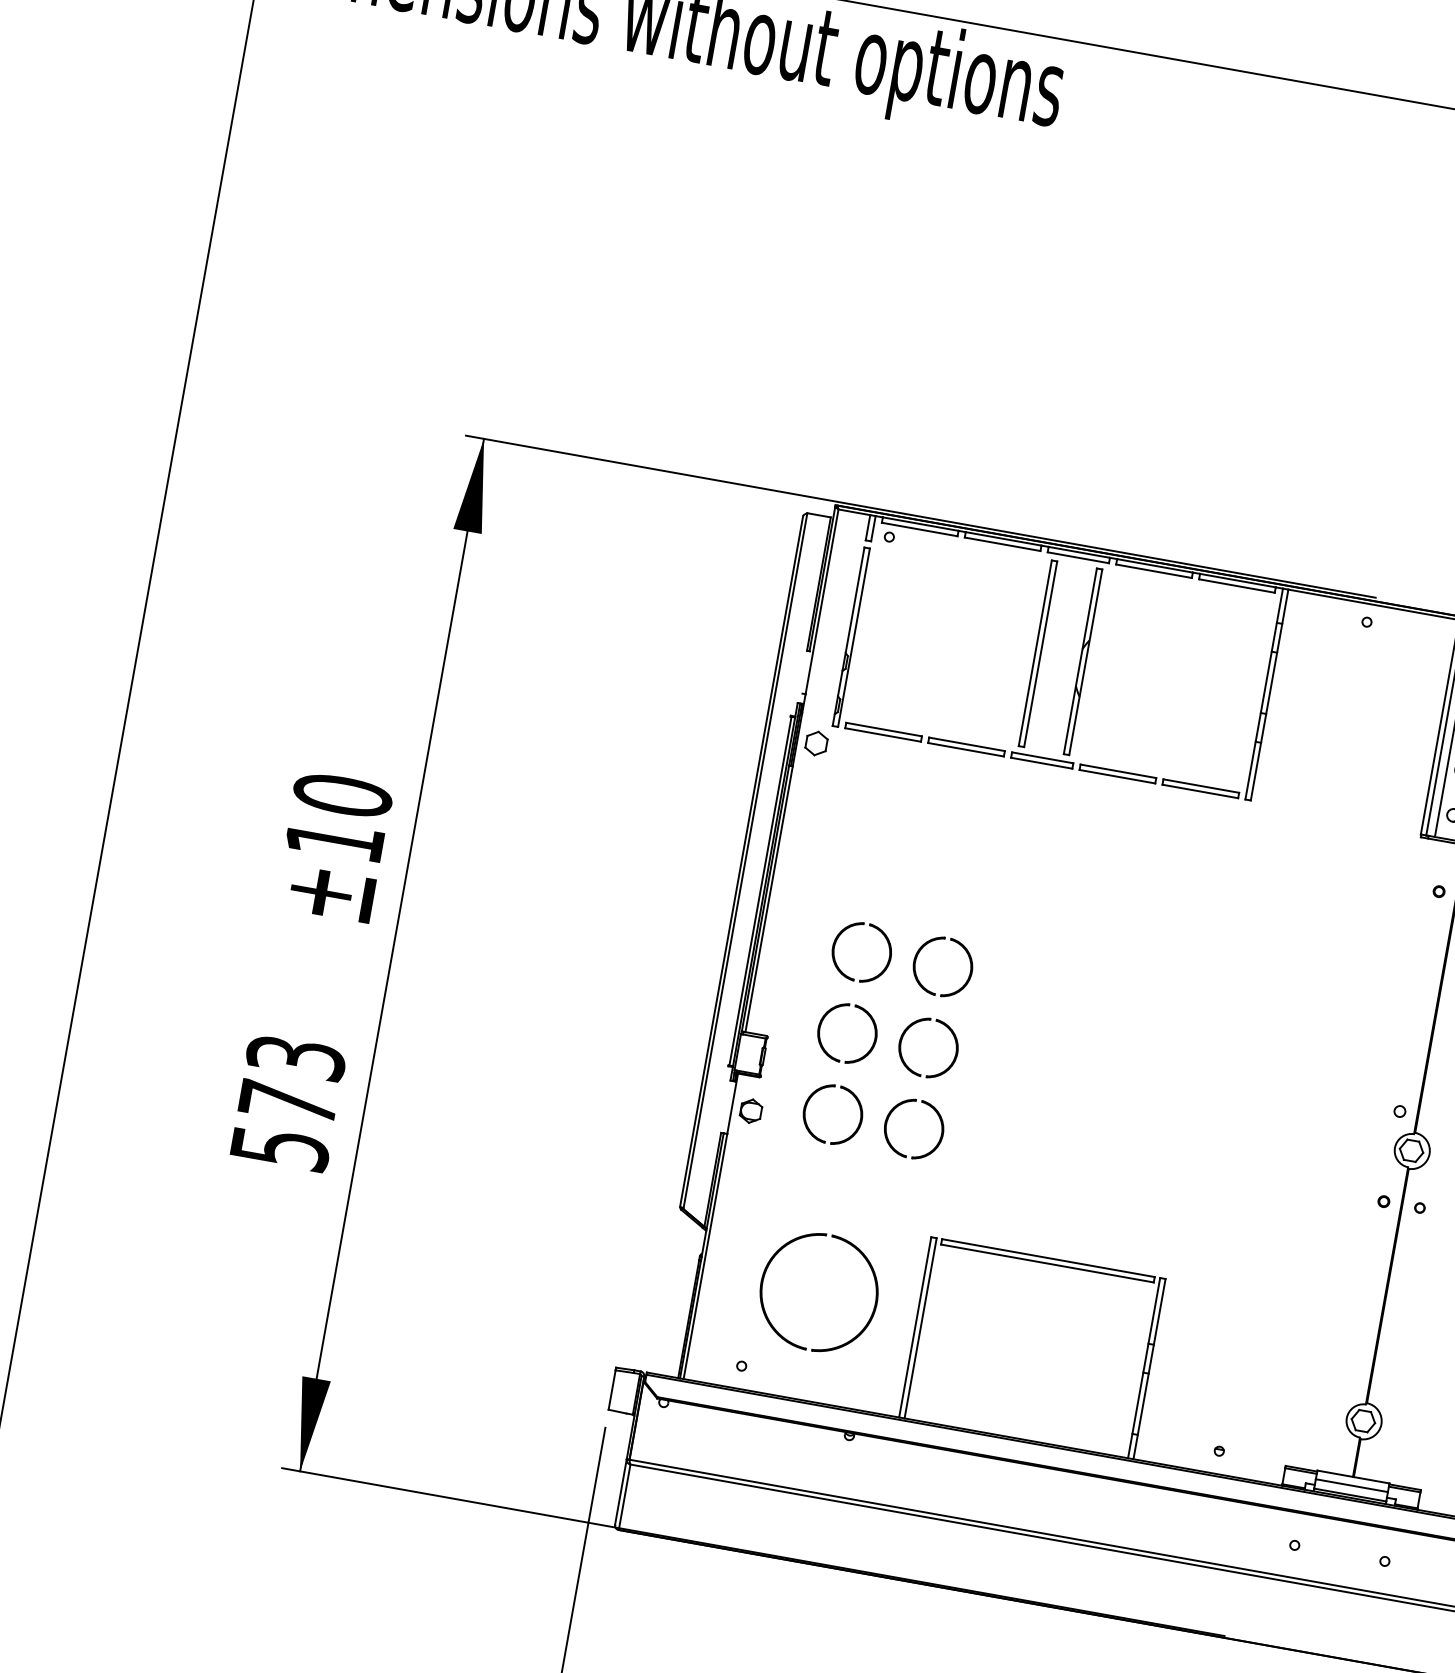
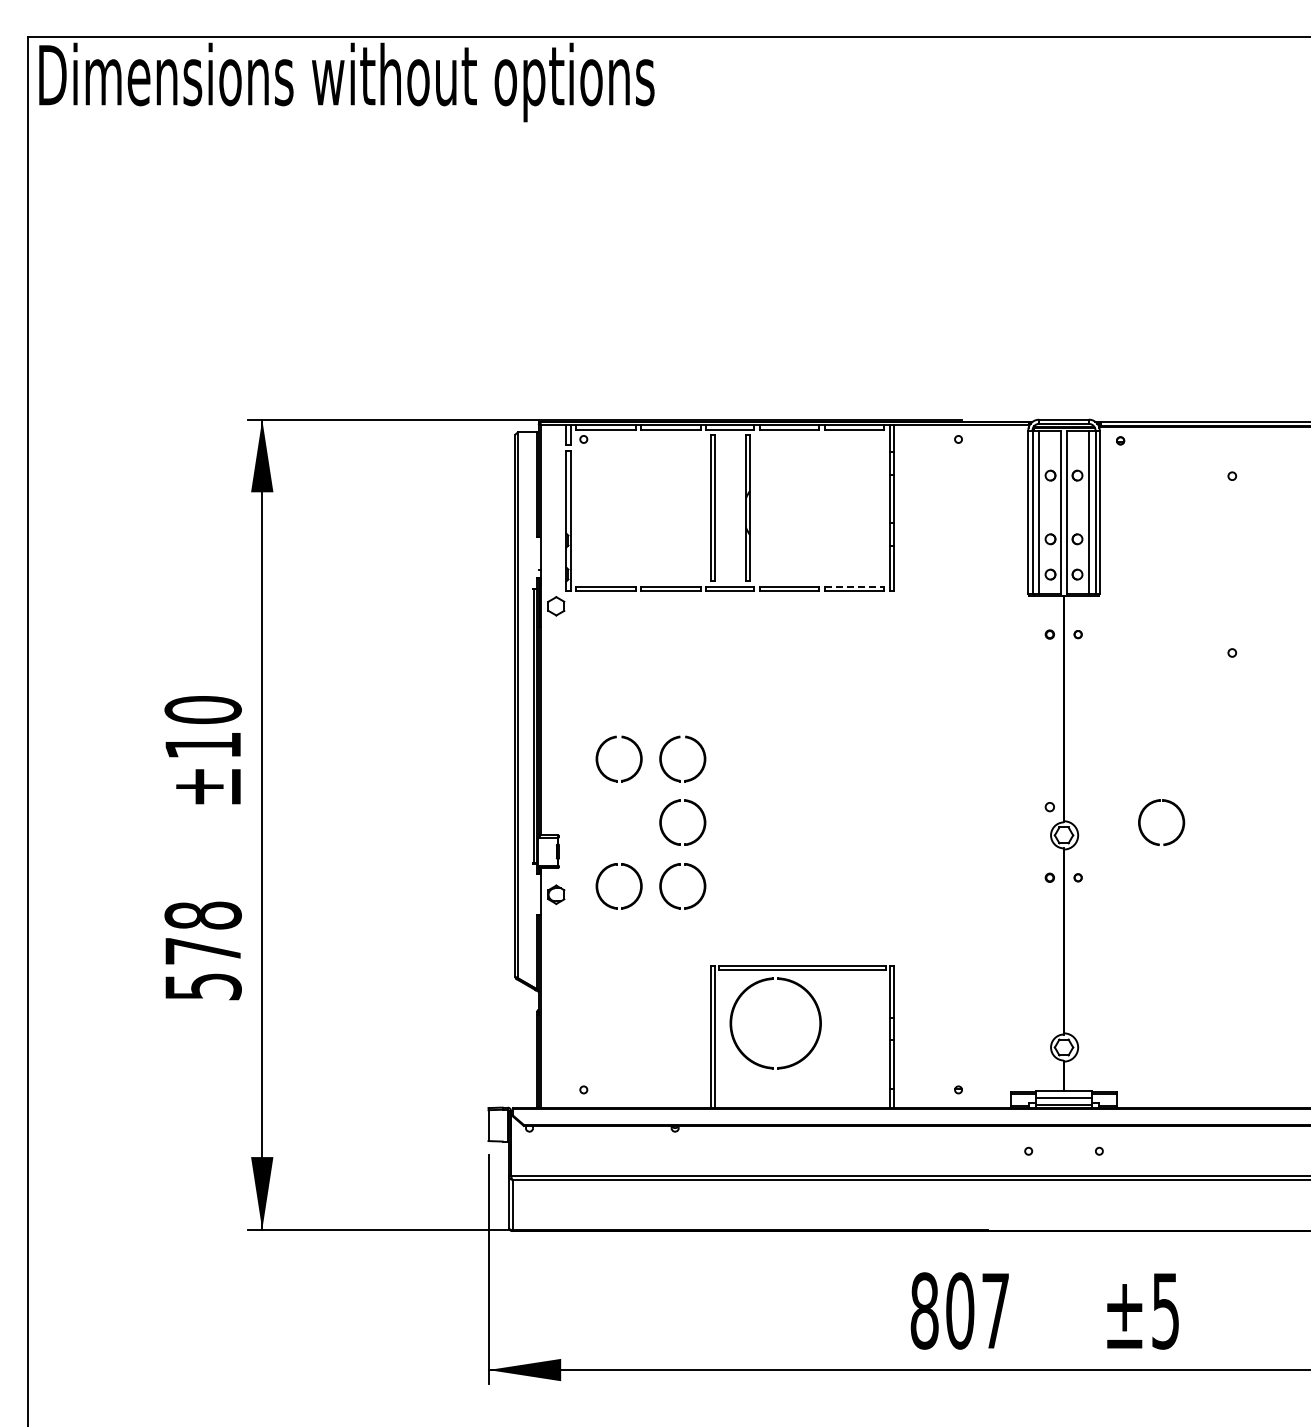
line: (1200, 785) -> (854, 586), solid -> dashed
part: (823, 1021) -> (599, 816), removed
text: (295, 1057) -> (202, 915), 573 -> 578
part: (767, 1271) -> (733, 1014), moved

